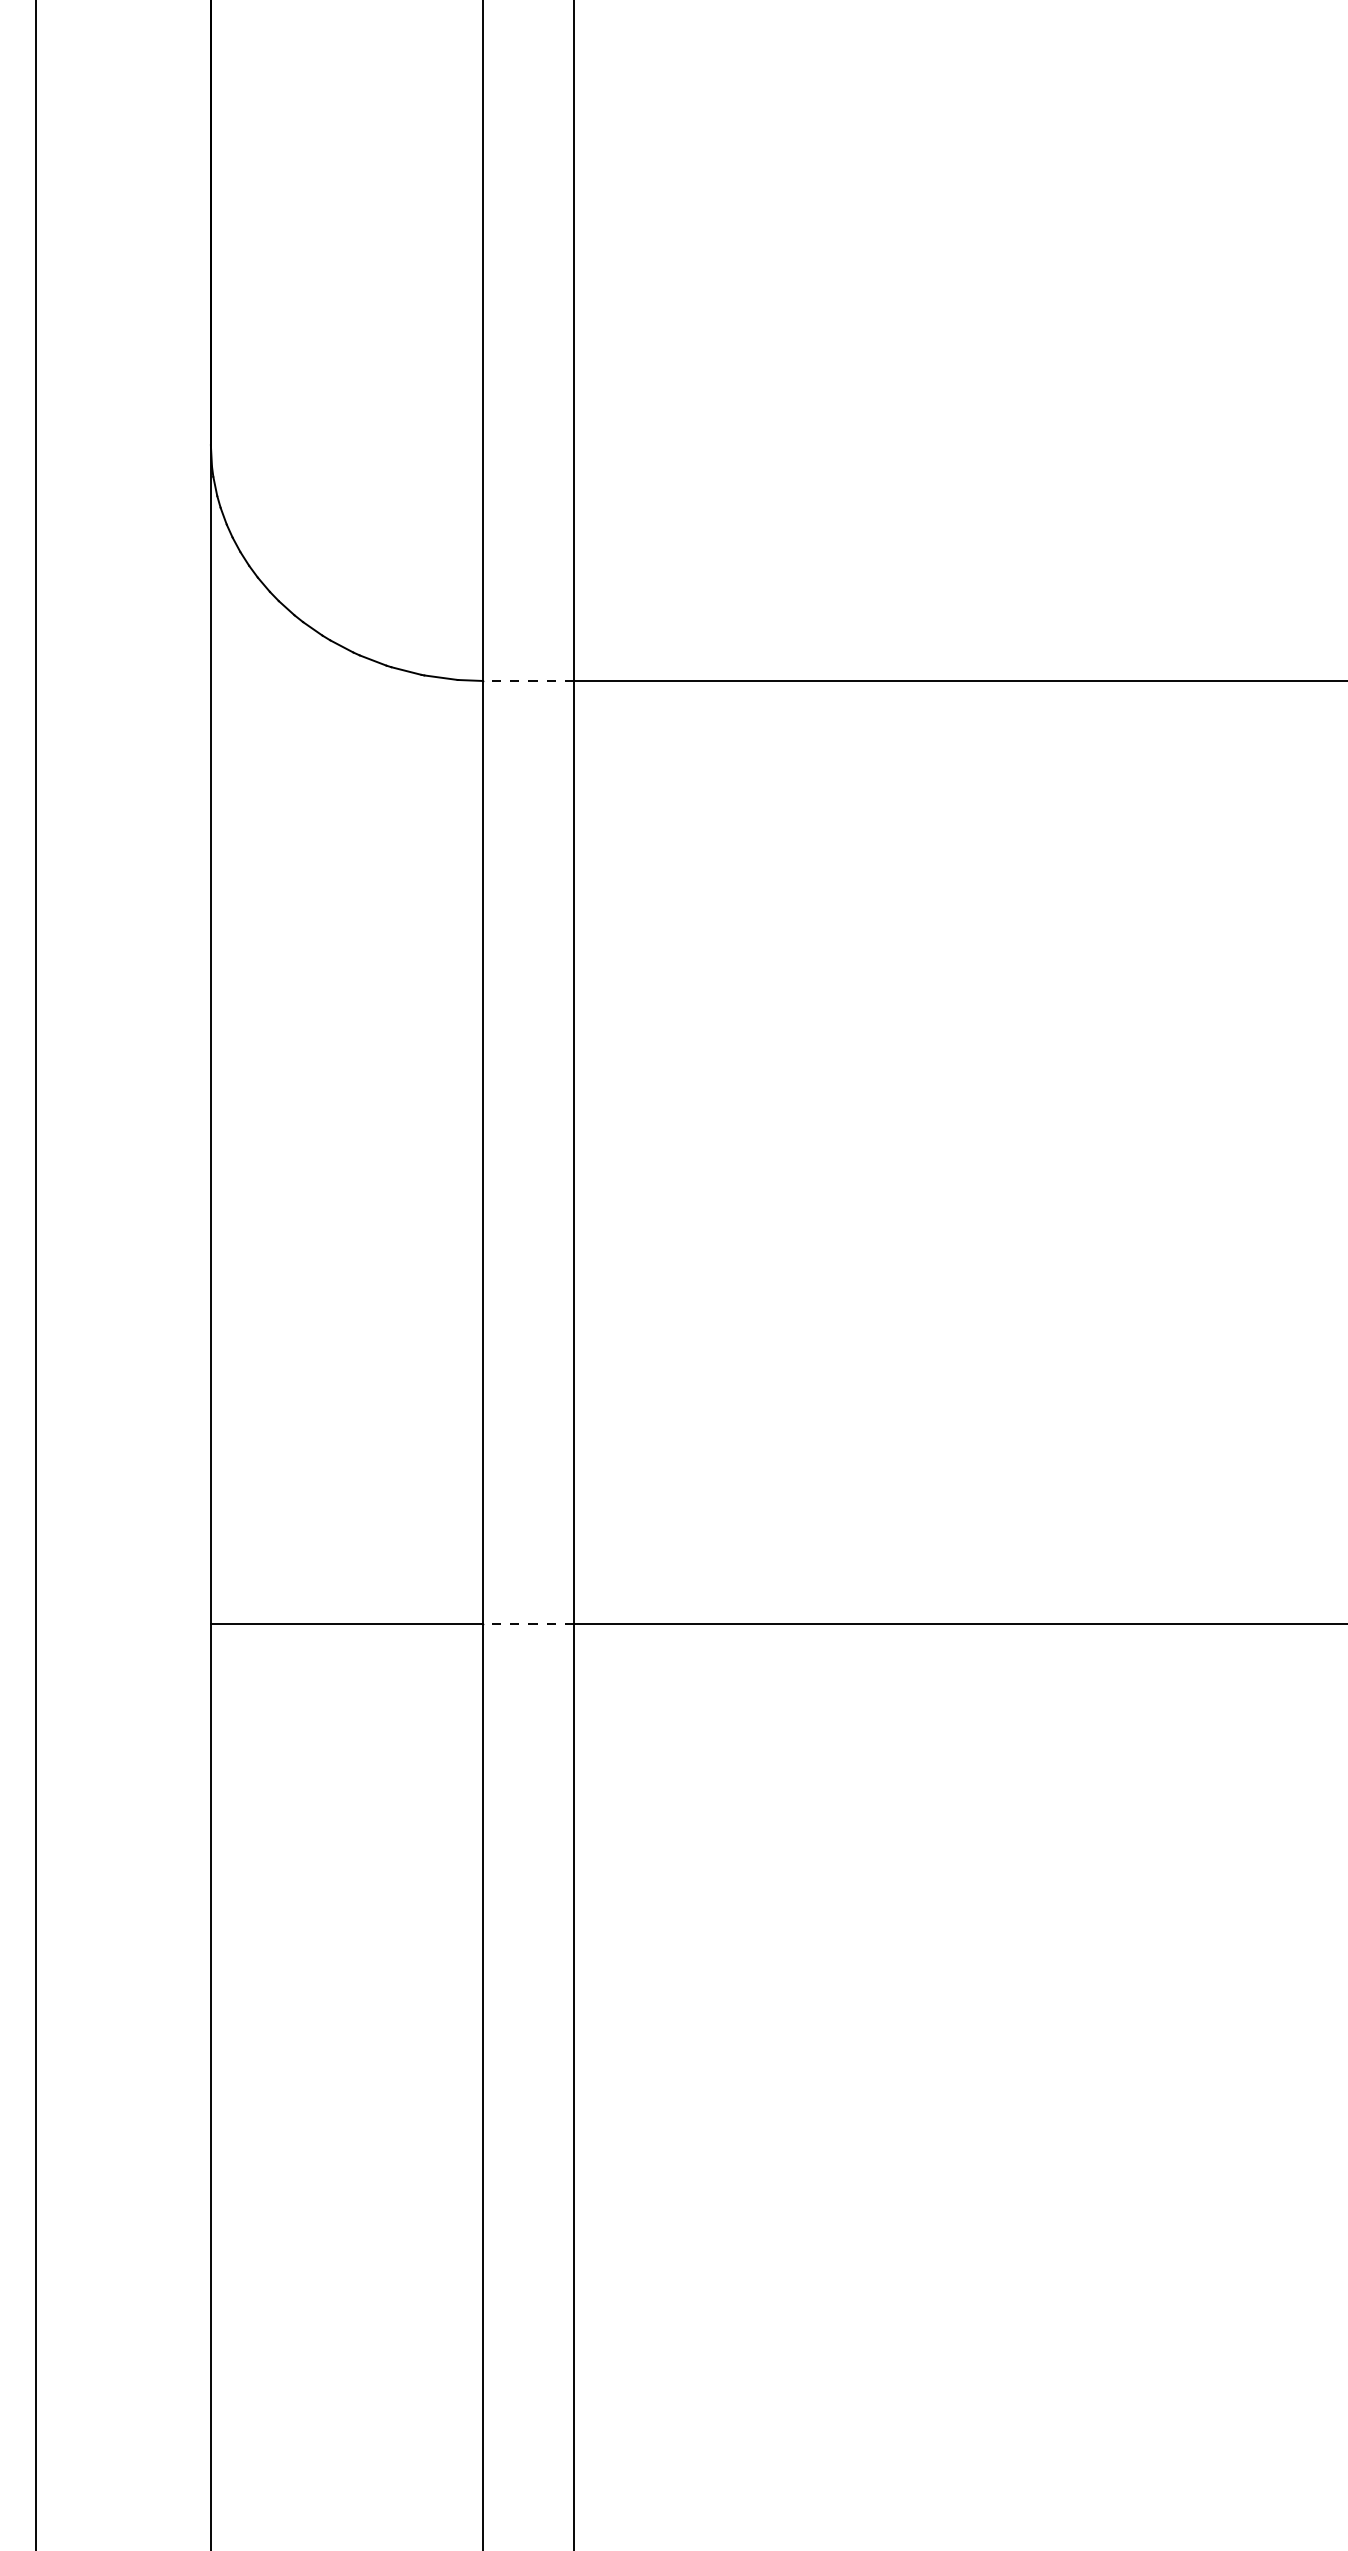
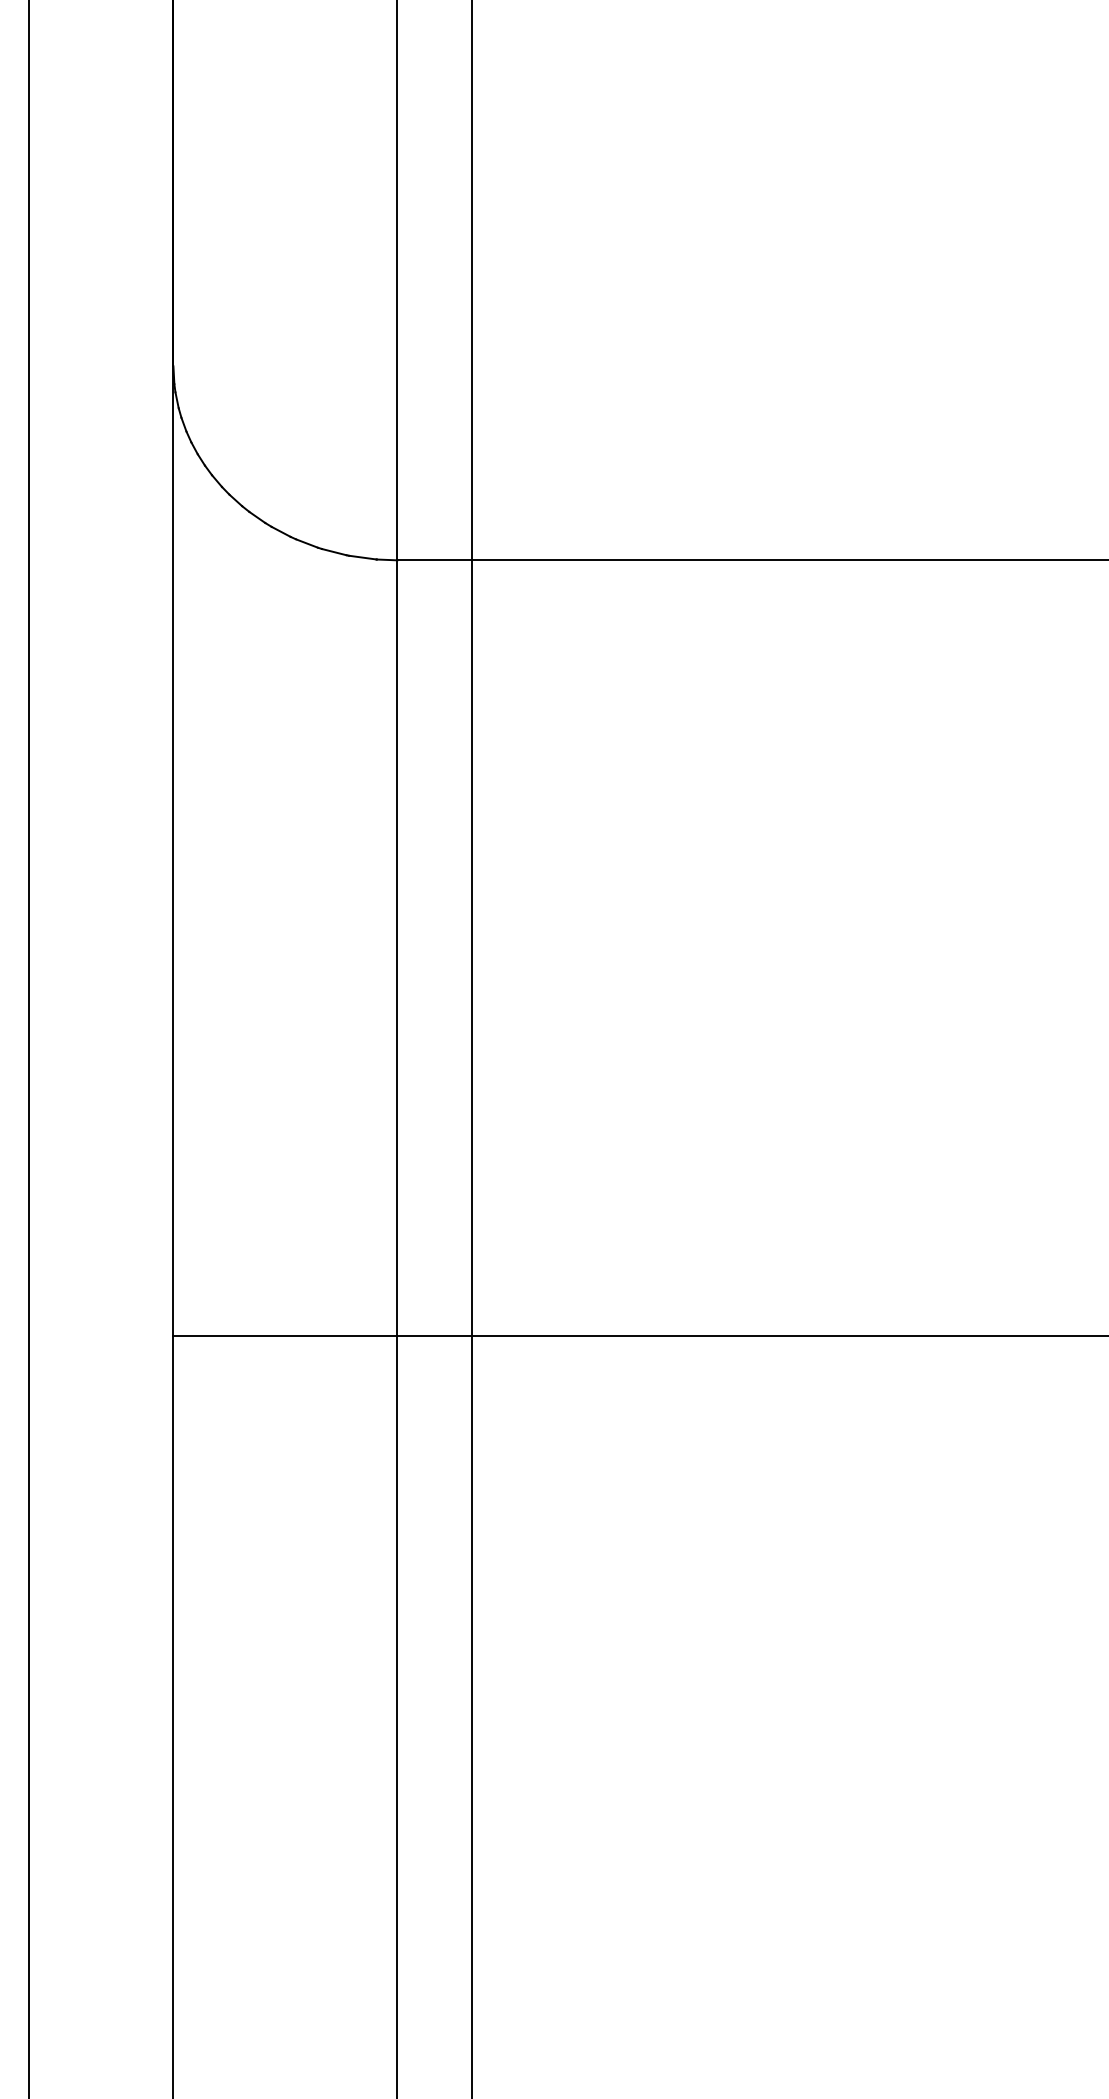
line: (527, 680) -> (433, 559), dashed -> solid
line: (527, 1623) -> (433, 1335), dashed -> solid

